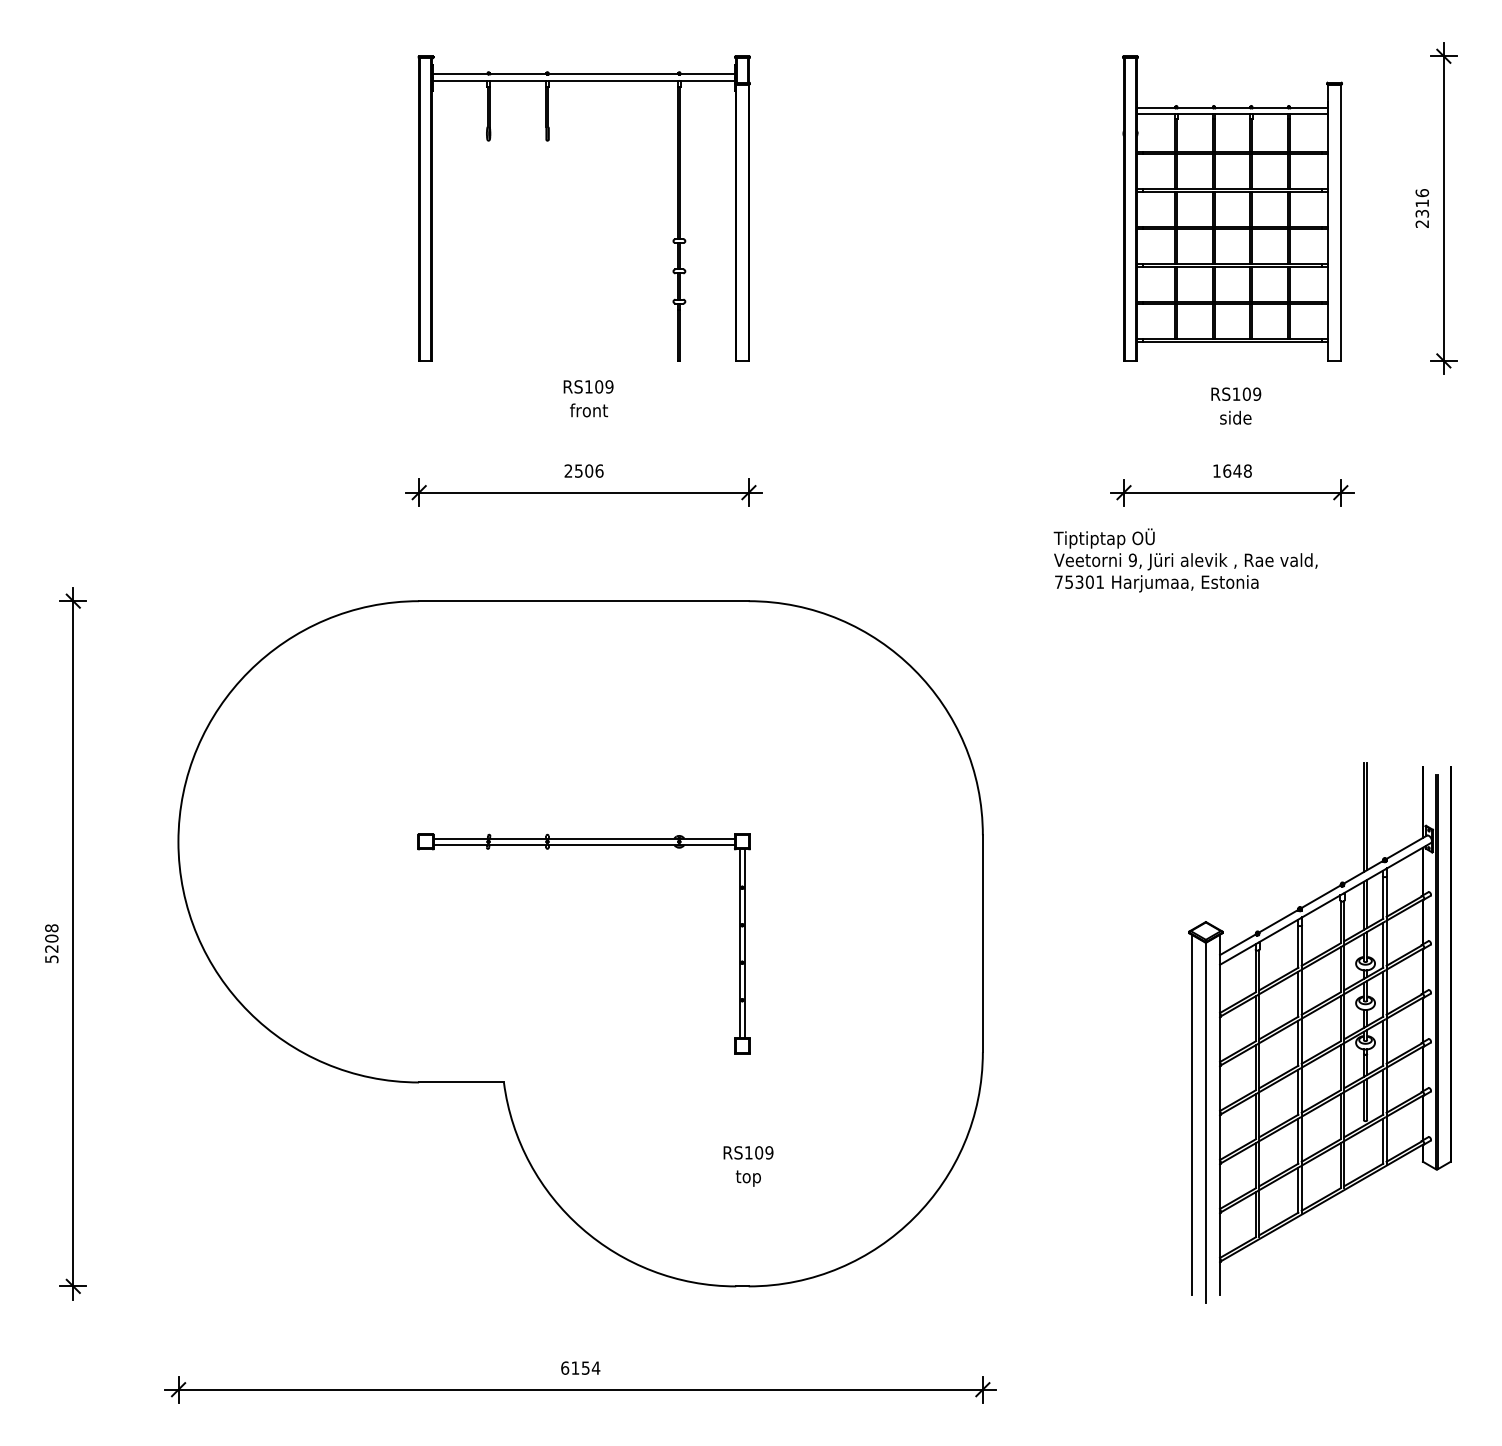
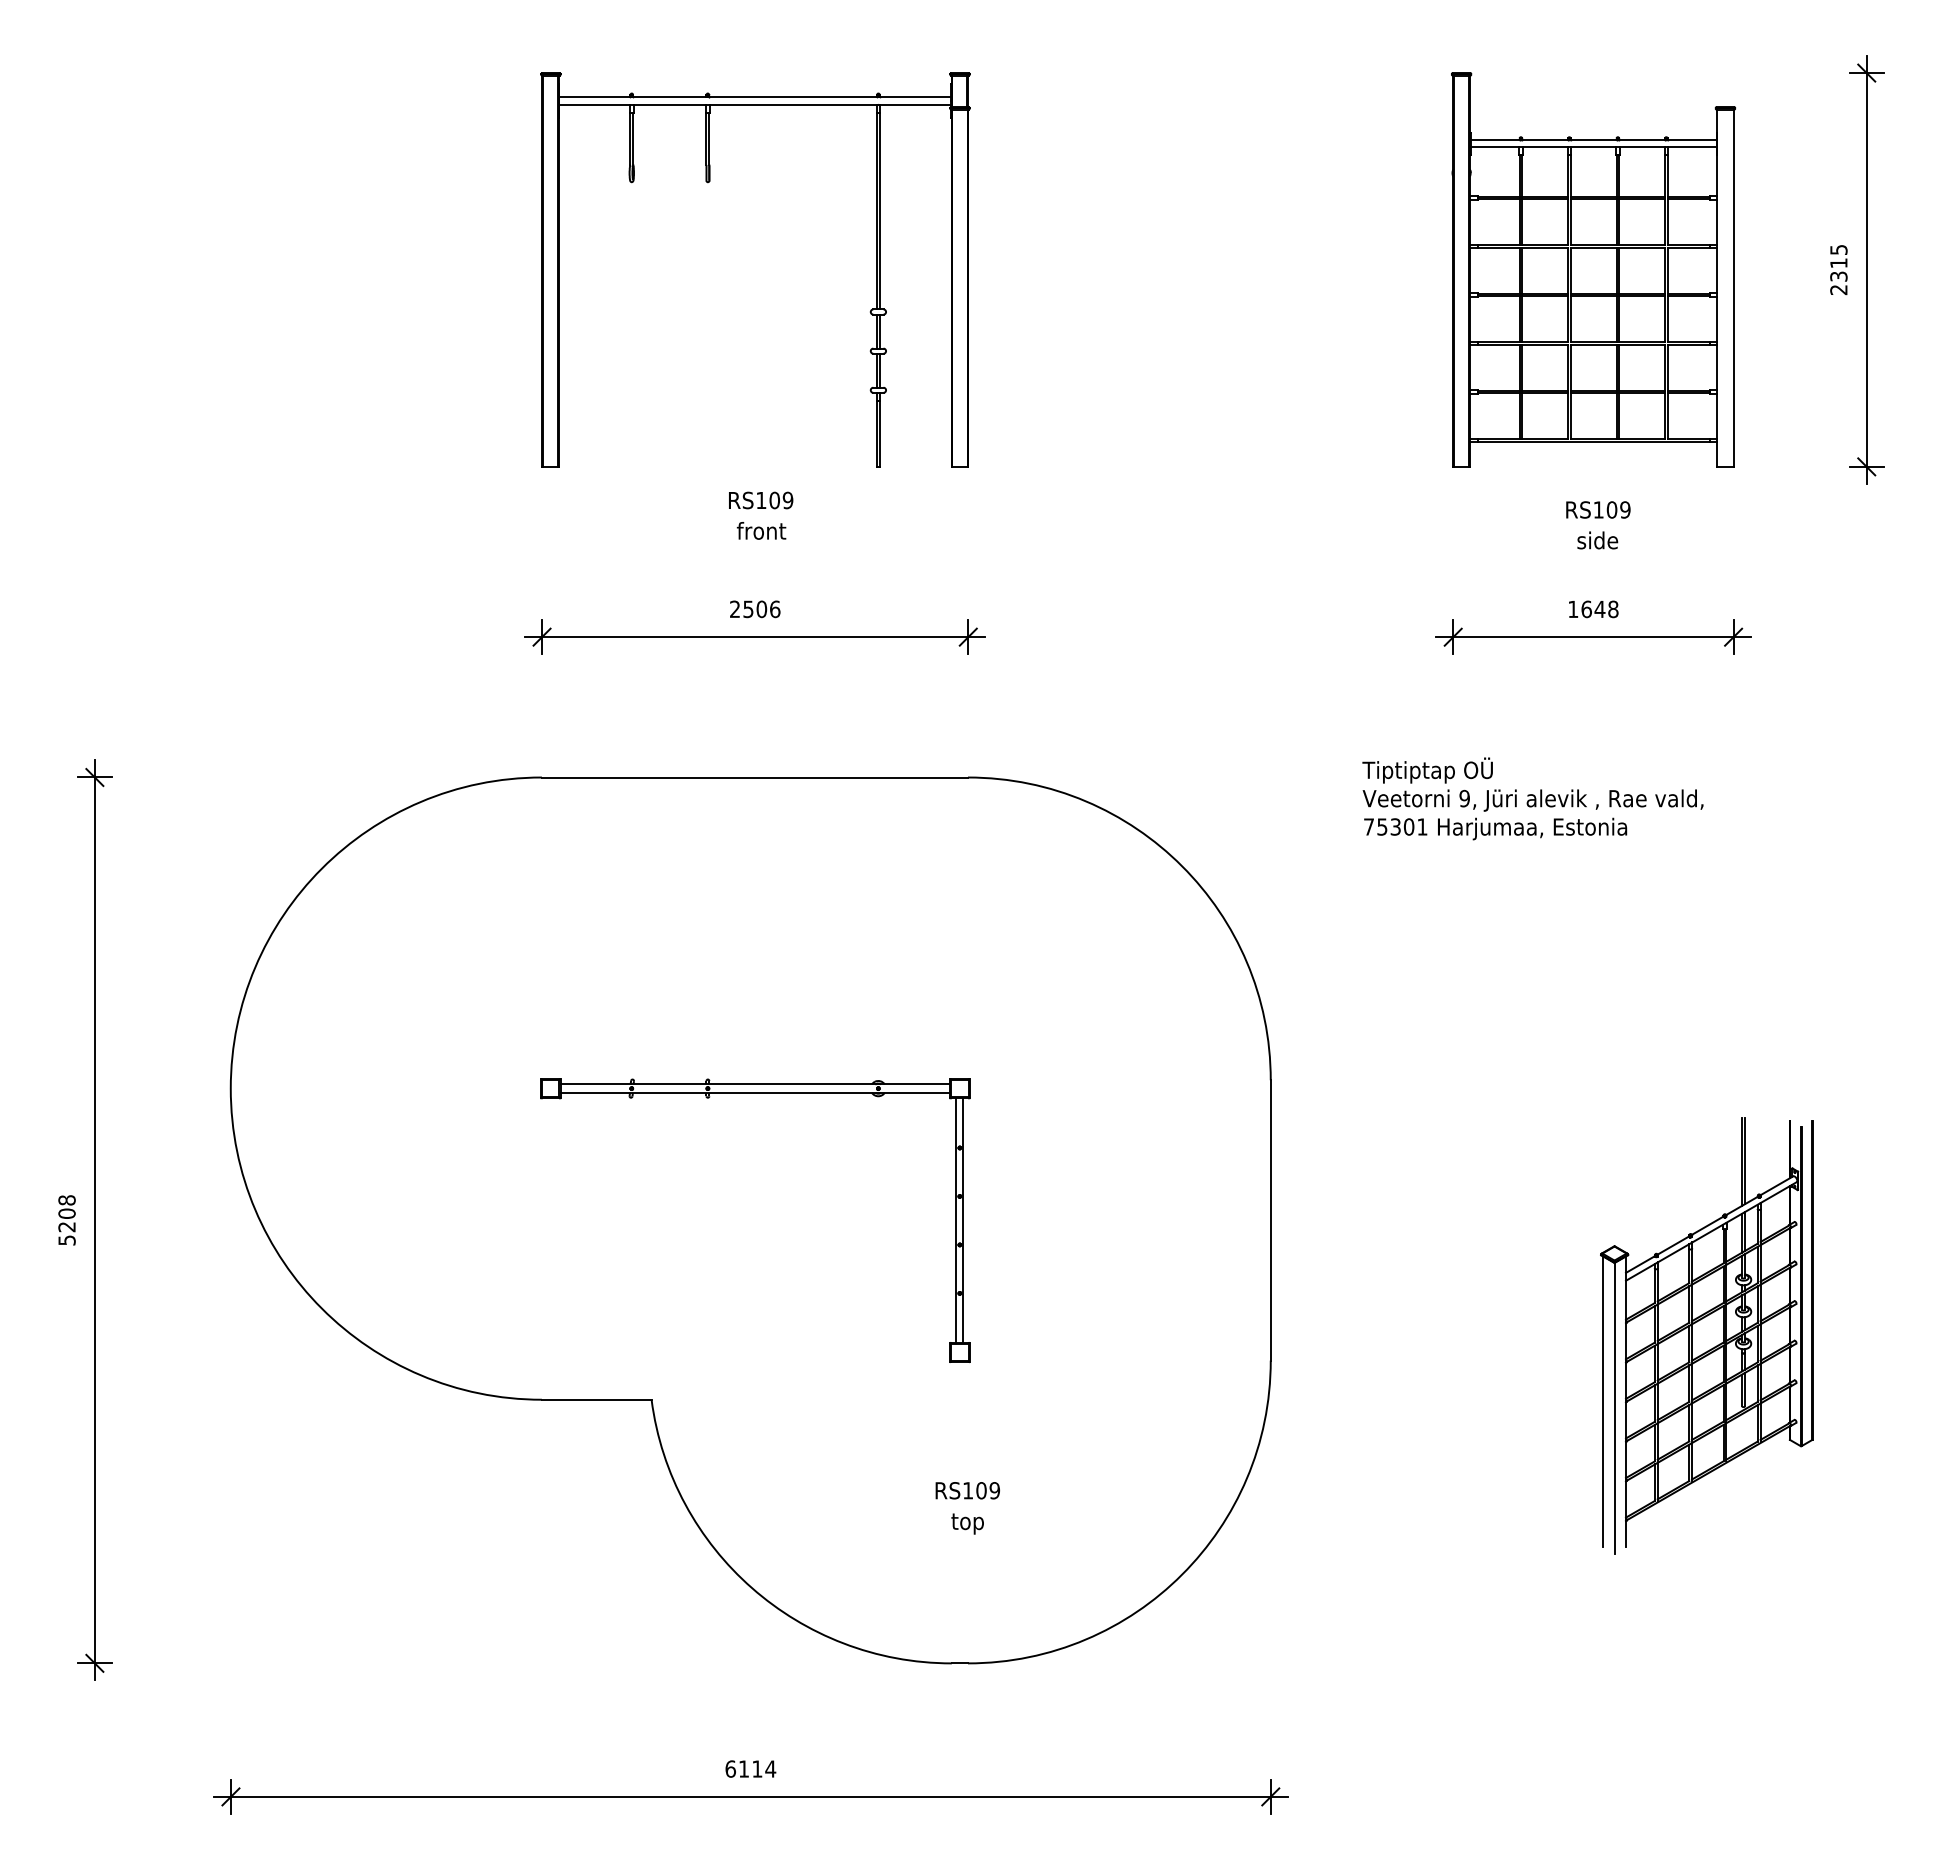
text: (1422, 192) -> (1838, 249), 2316 -> 2315
text: (1185, 560) -> (1532, 798), moved
part: (1319, 1032) -> (1706, 1335), size x0.62
text: (585, 1367) -> (757, 1768), 6154 -> 6114

